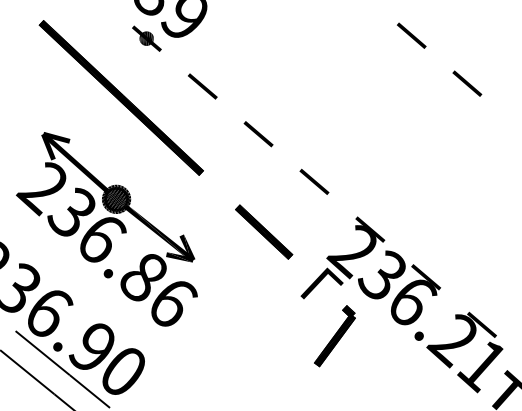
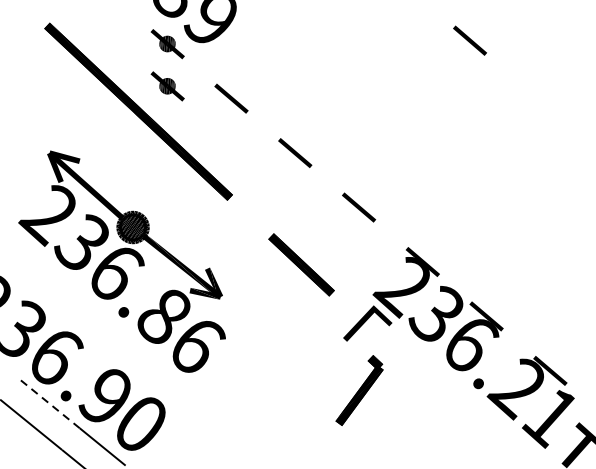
part: (146, 75) -> (167, 86), added
line: (467, 83) -> (533, 95), removed
part: (334, 336) -> (359, 390), moved
line: (42, 353) -> (48, 403), solid -> dashed

